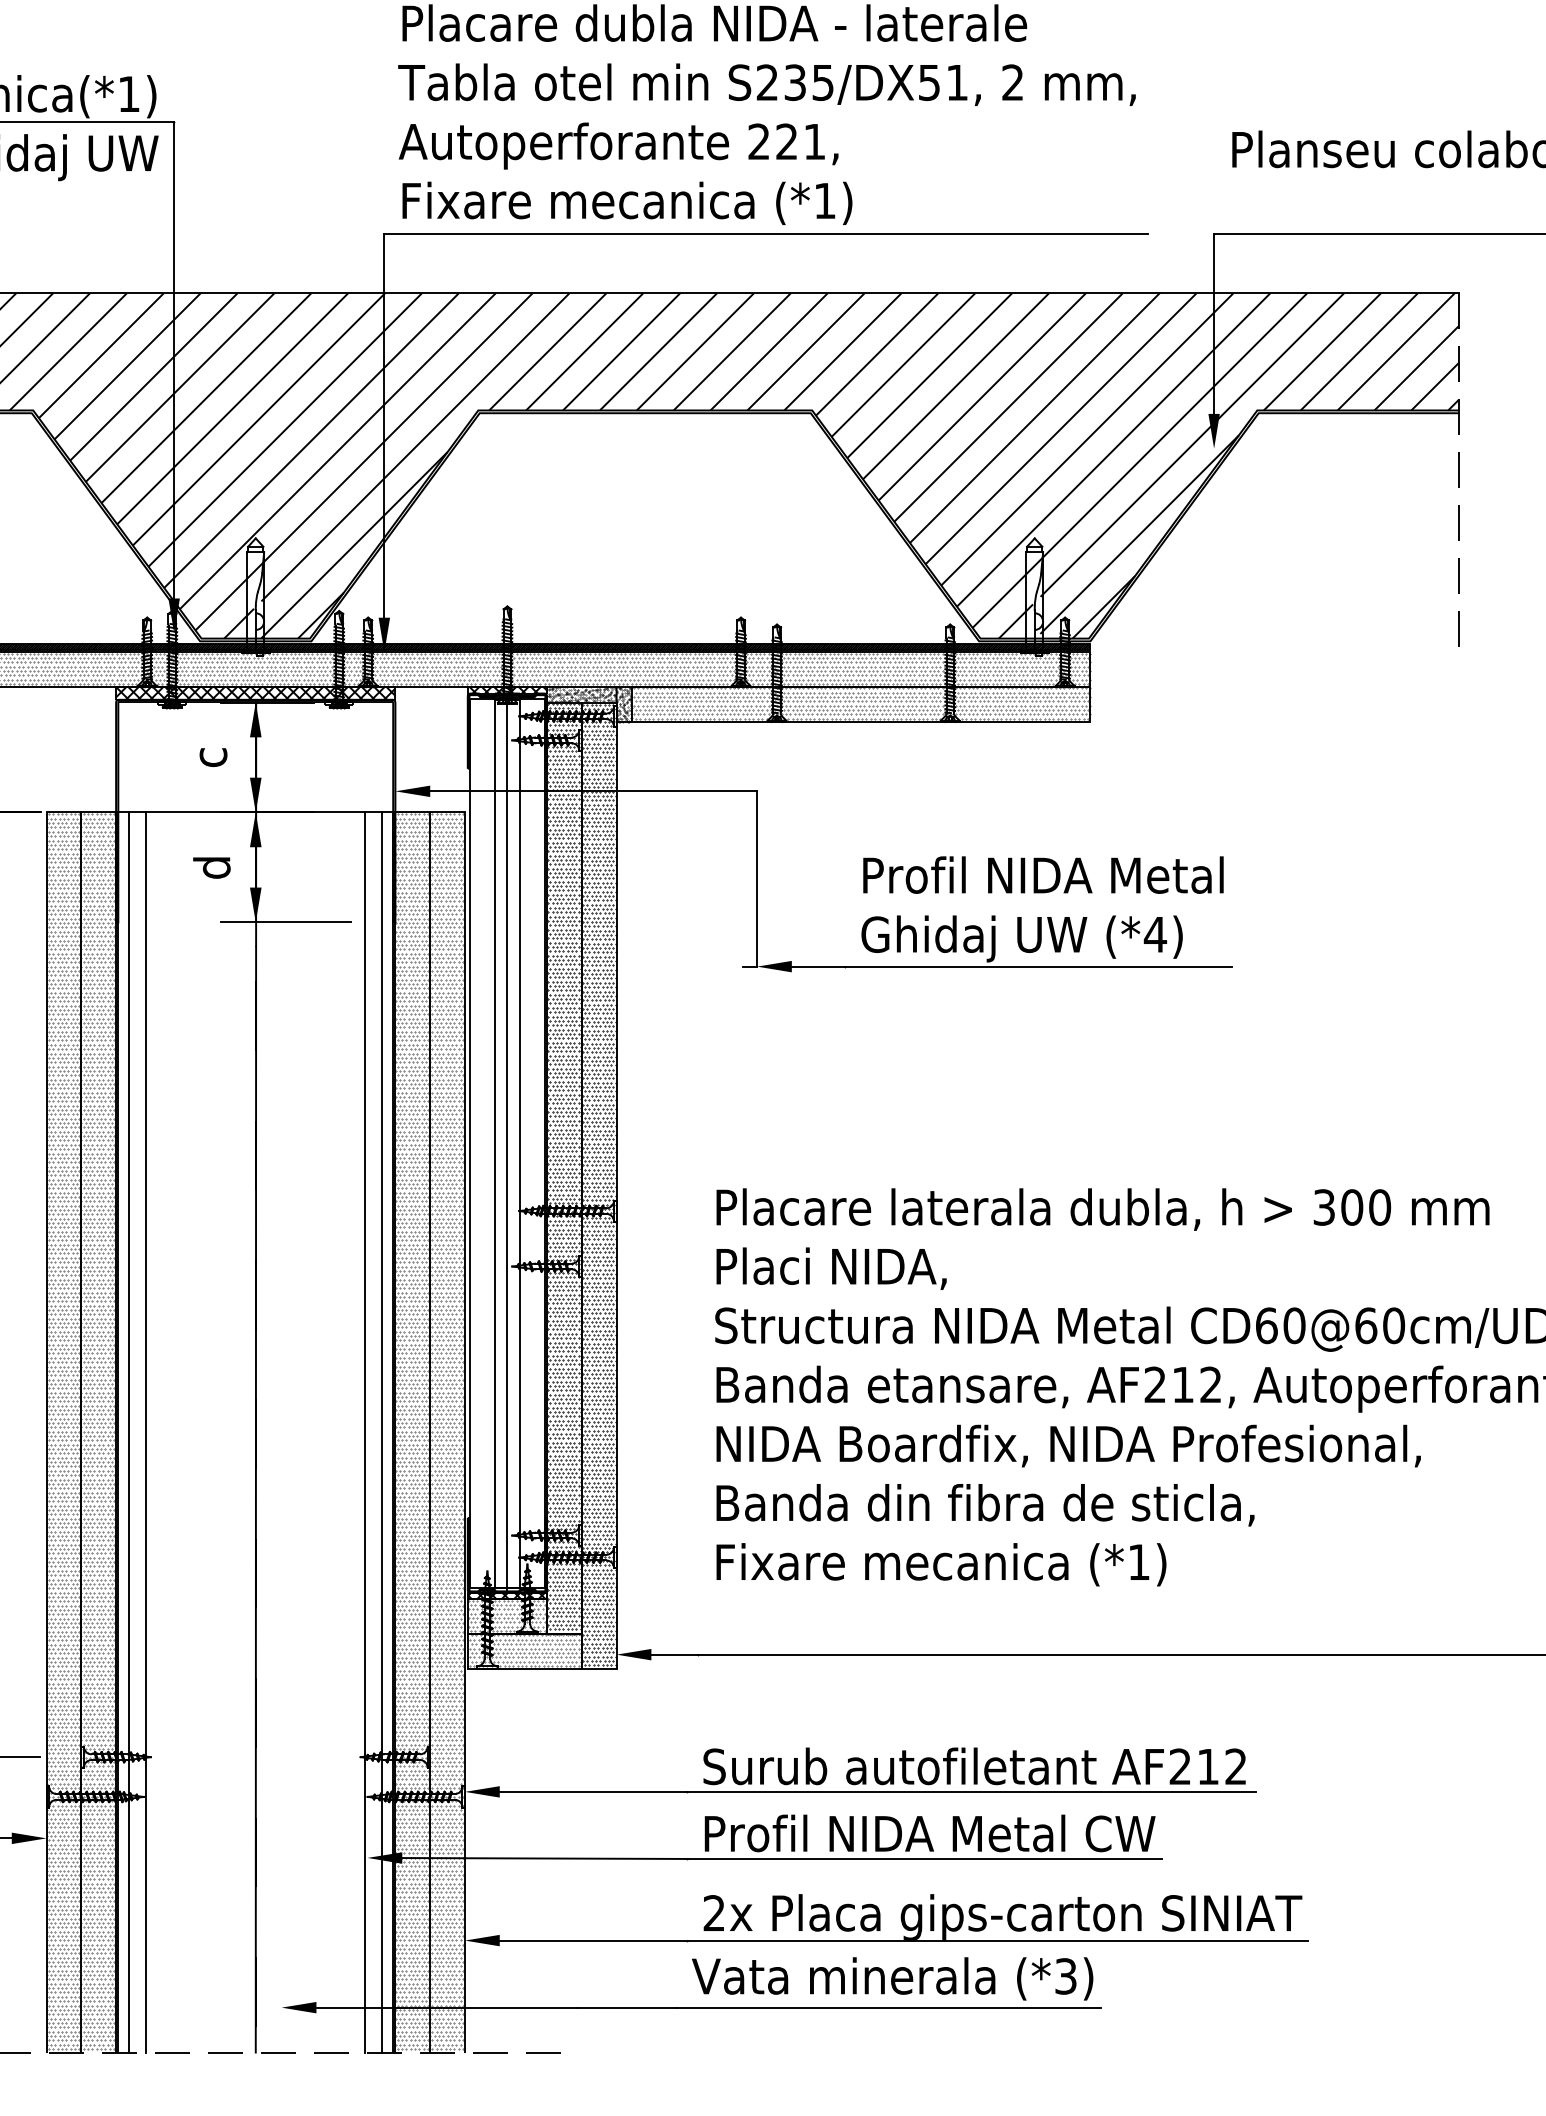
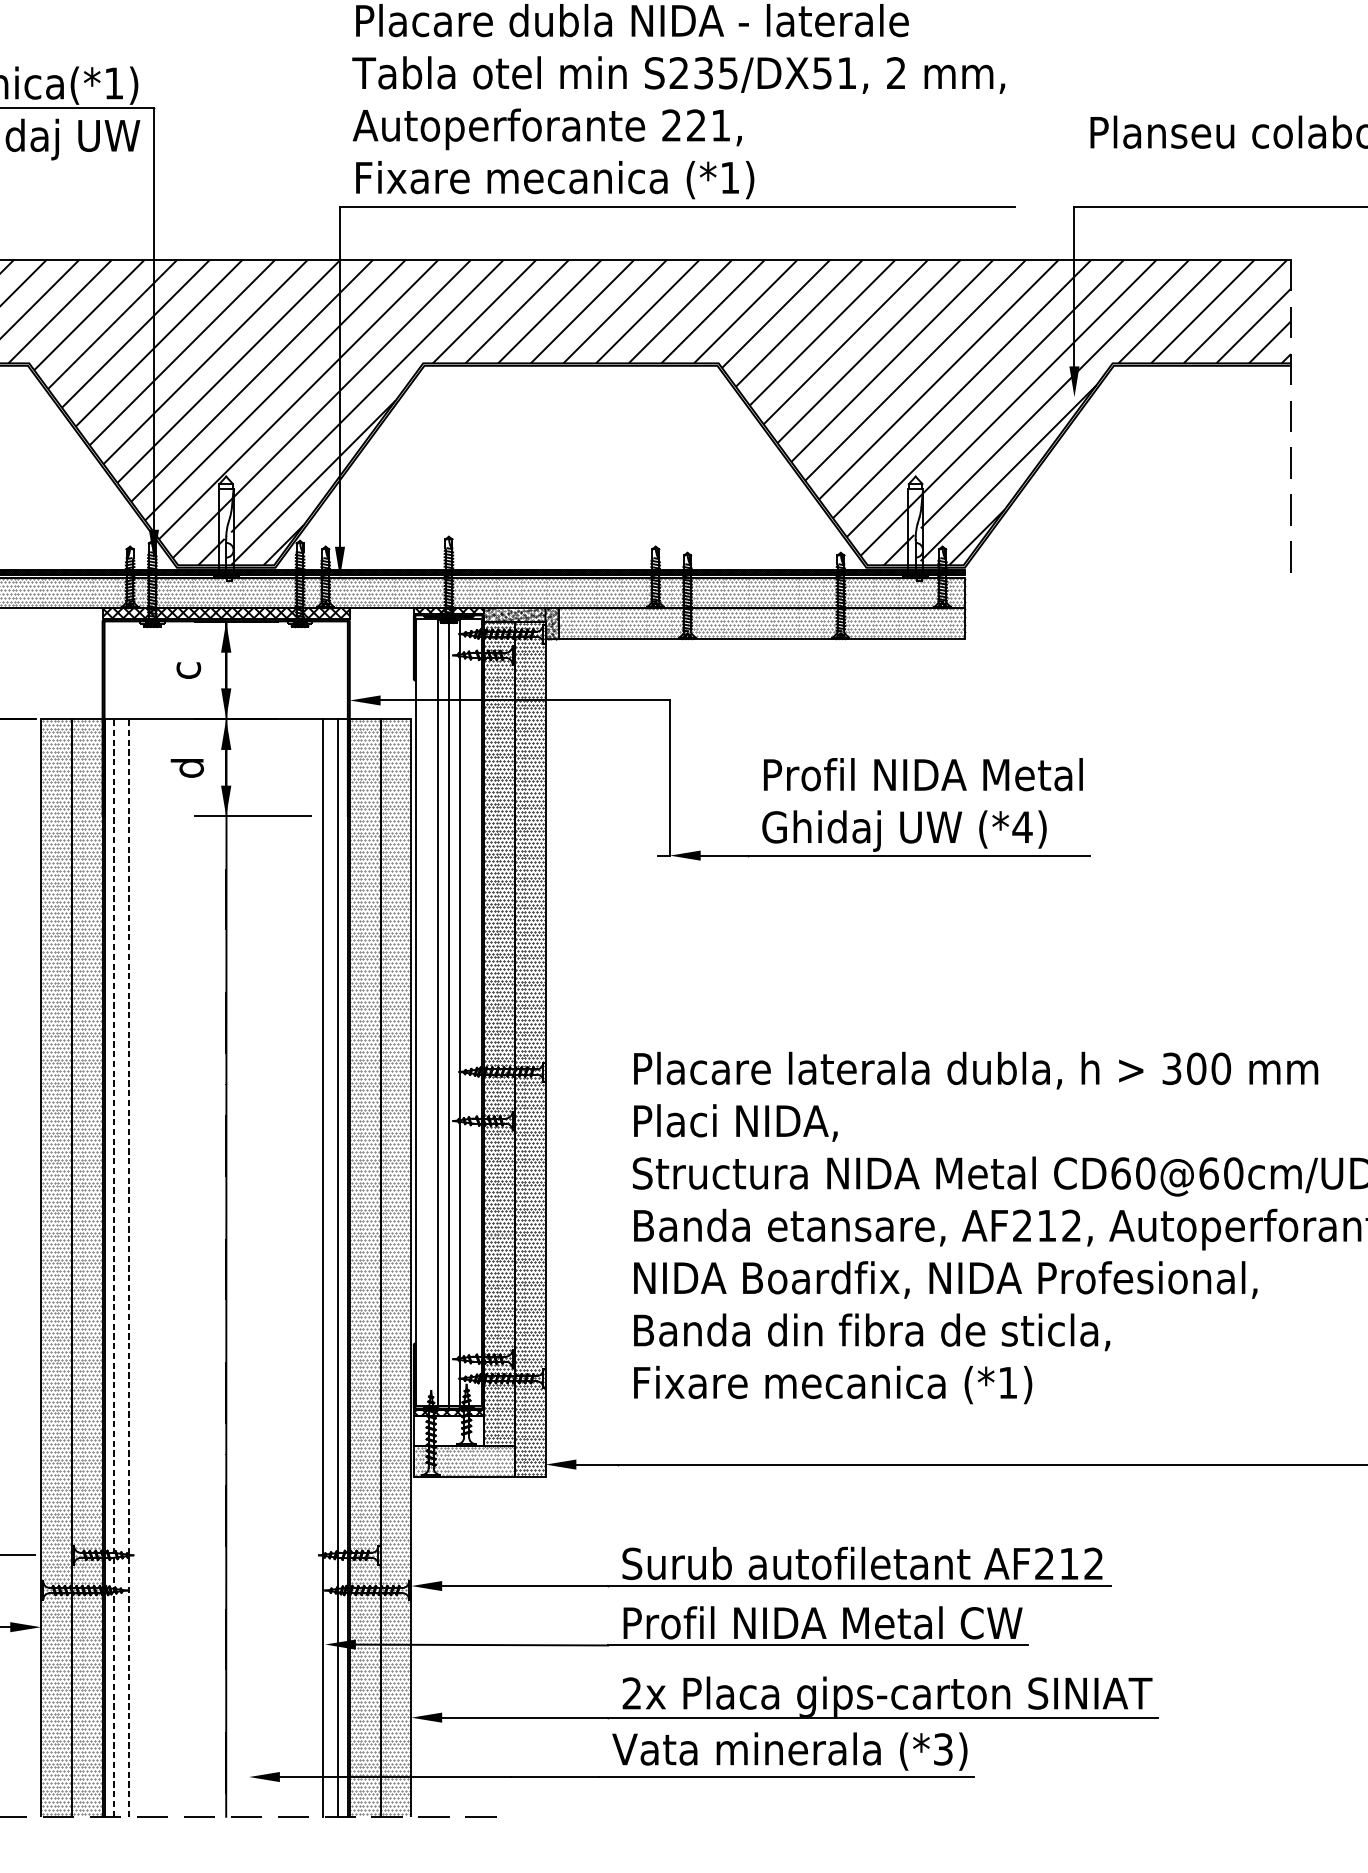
line: (129, 1431) -> (114, 1267), solid -> dashed
line: (146, 1431) -> (129, 1267), solid -> dashed
hatch: (507, 1615) -> (449, 1429), removed

